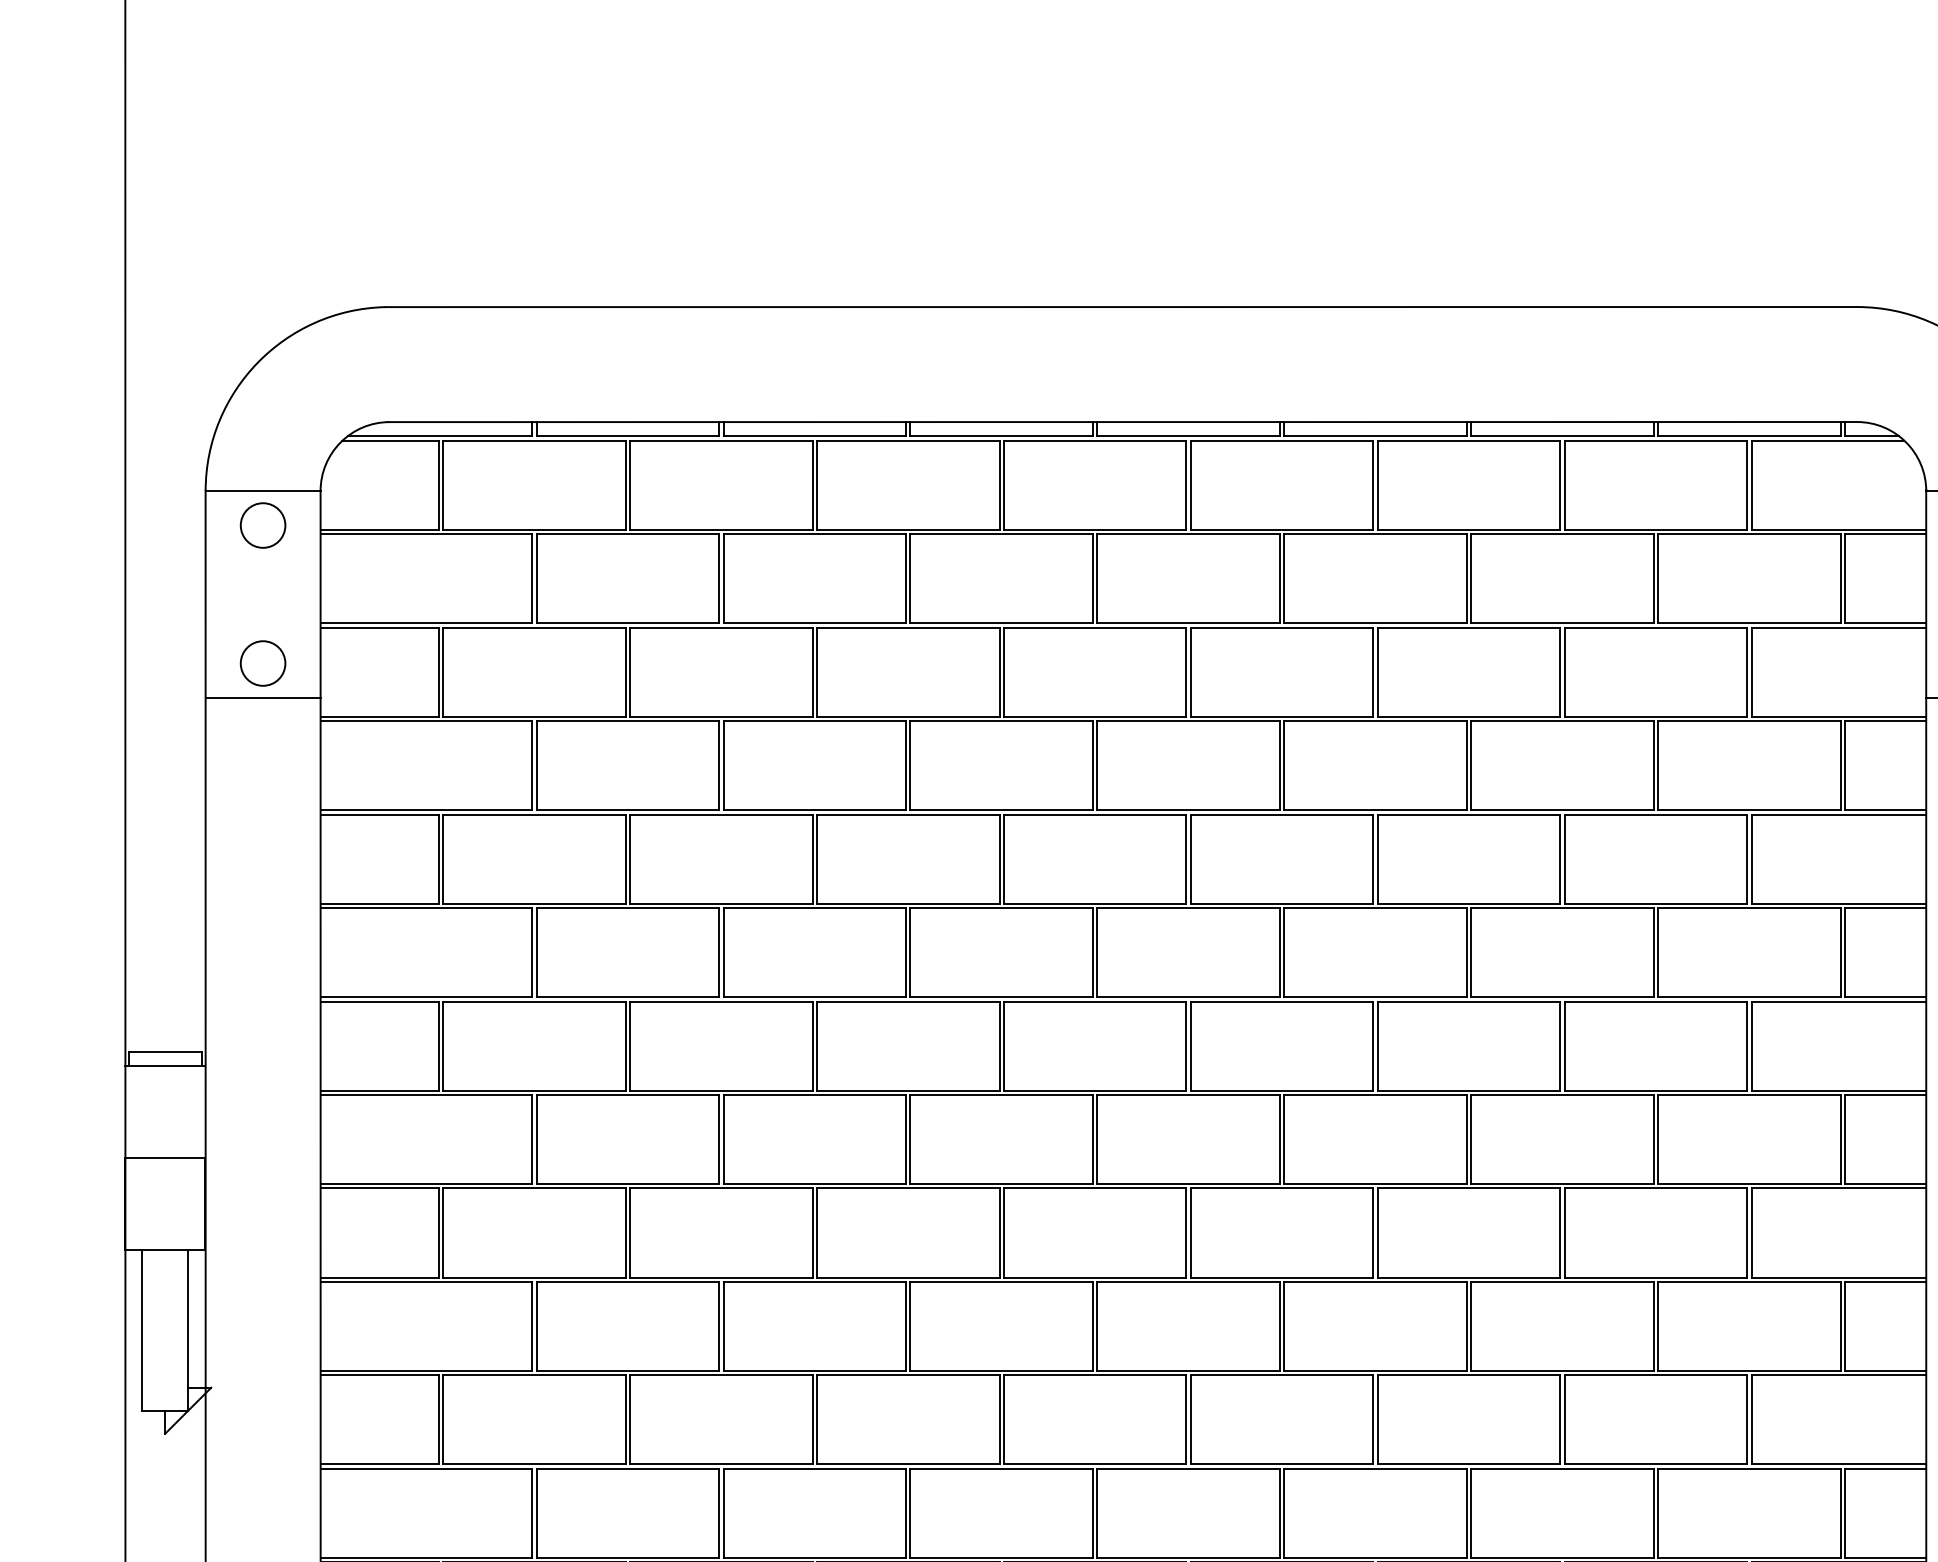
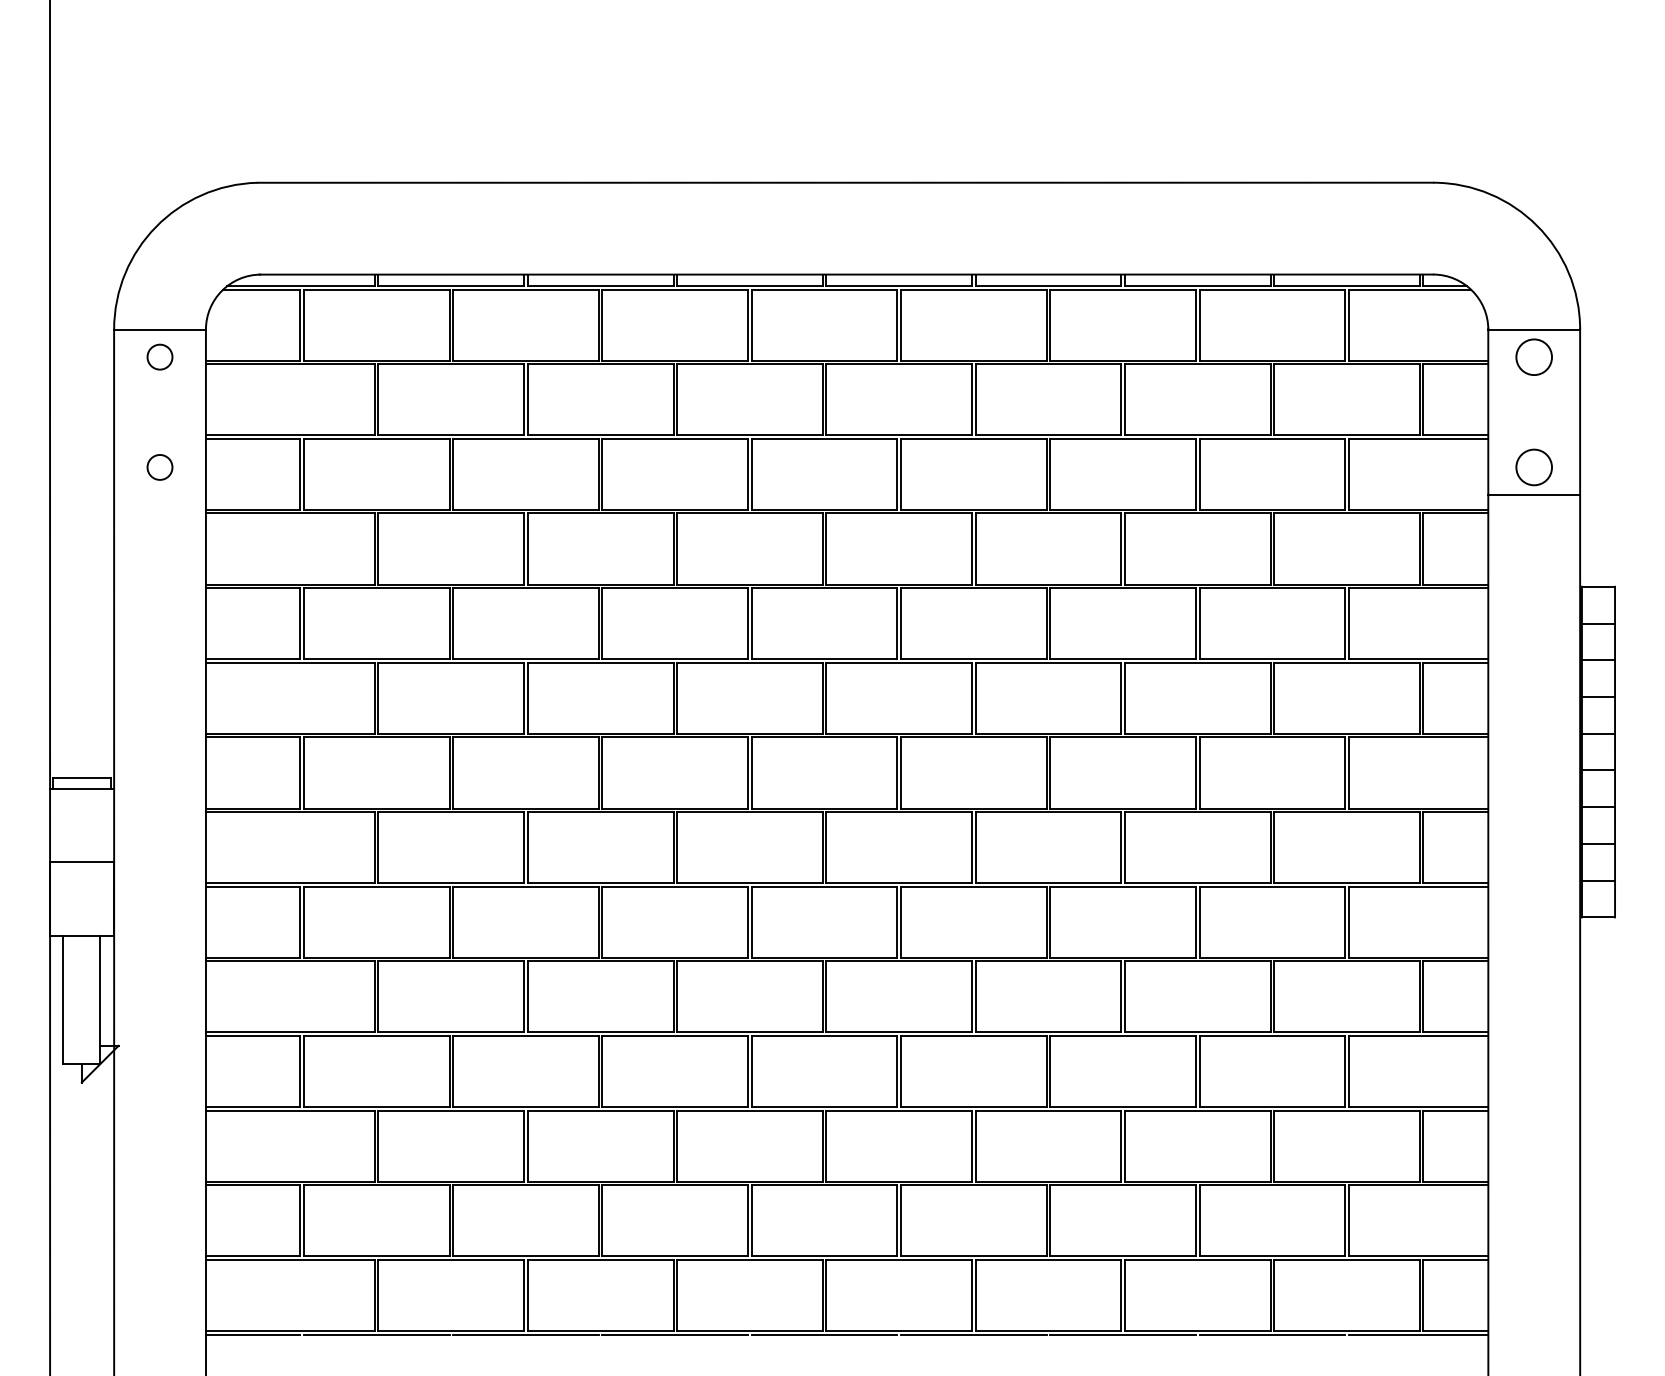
circle: (262, 524) -> (159, 356), size x0.7
circle: (262, 663) -> (159, 467), size x0.7
line: (262, 697) -> (159, 494), removed

